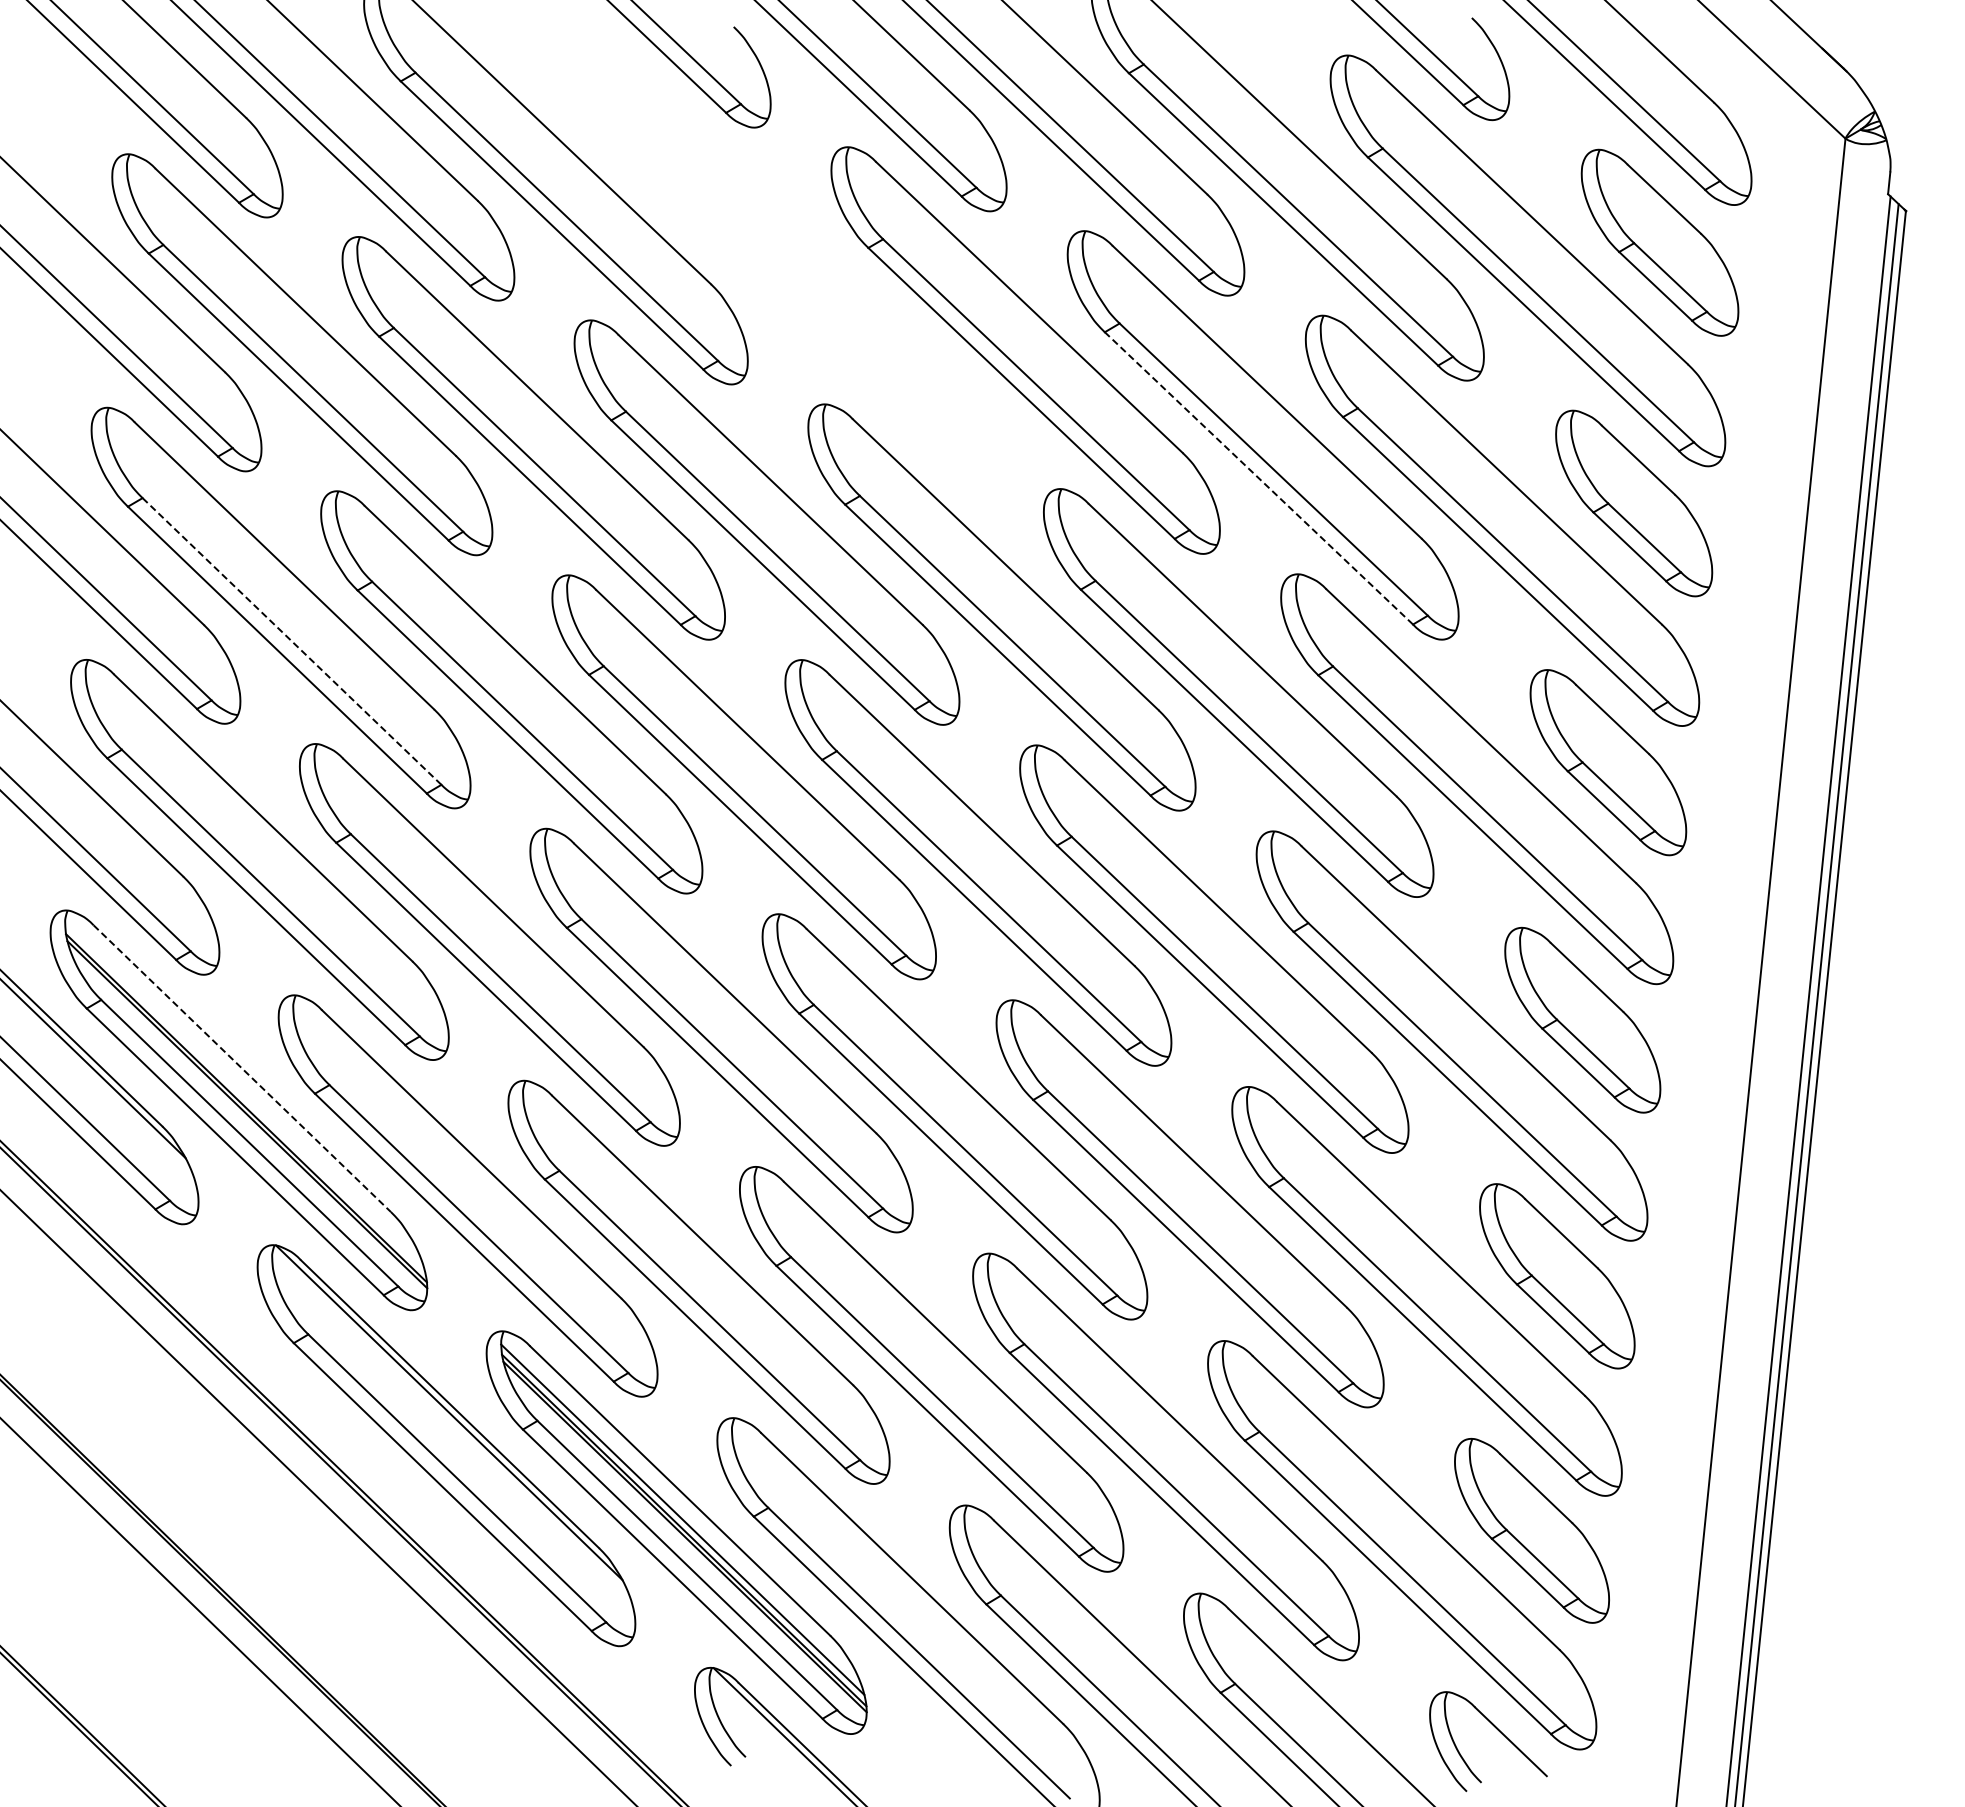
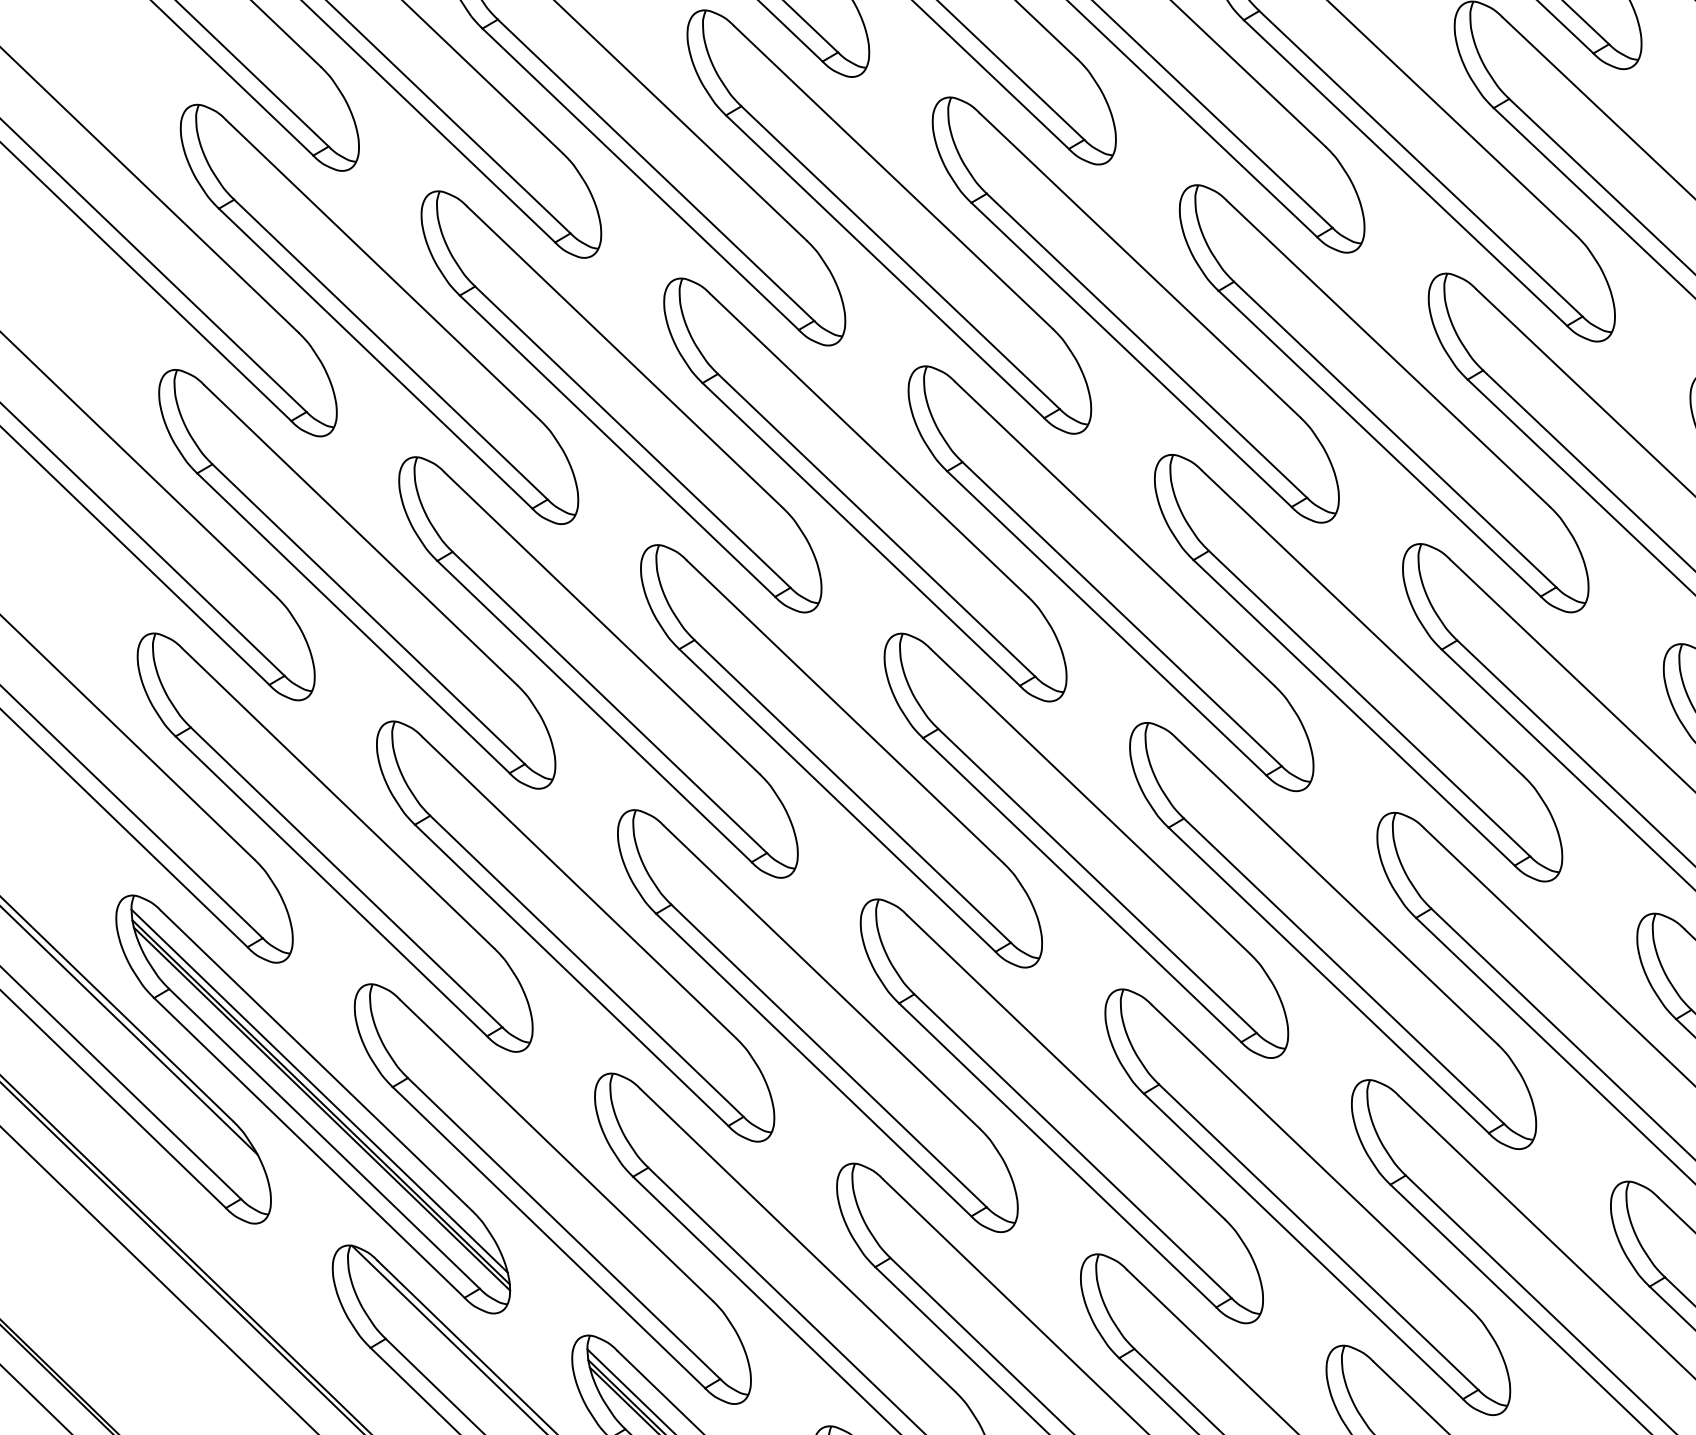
part: (789, 266) -> (888, 222), added
line: (1258, 478) -> (1379, 443), dashed -> solid
line: (292, 641) -> (369, 614), dashed -> solid
line: (242, 1068) -> (316, 1060), dashed -> solid
line: (244, 1097) -> (319, 1091), added

